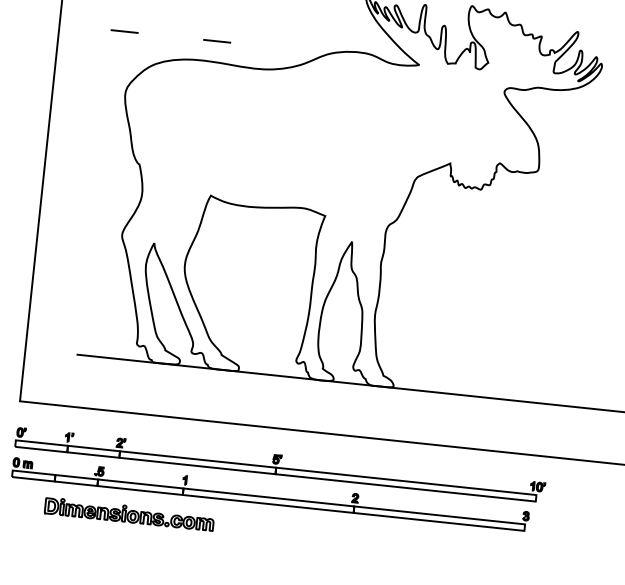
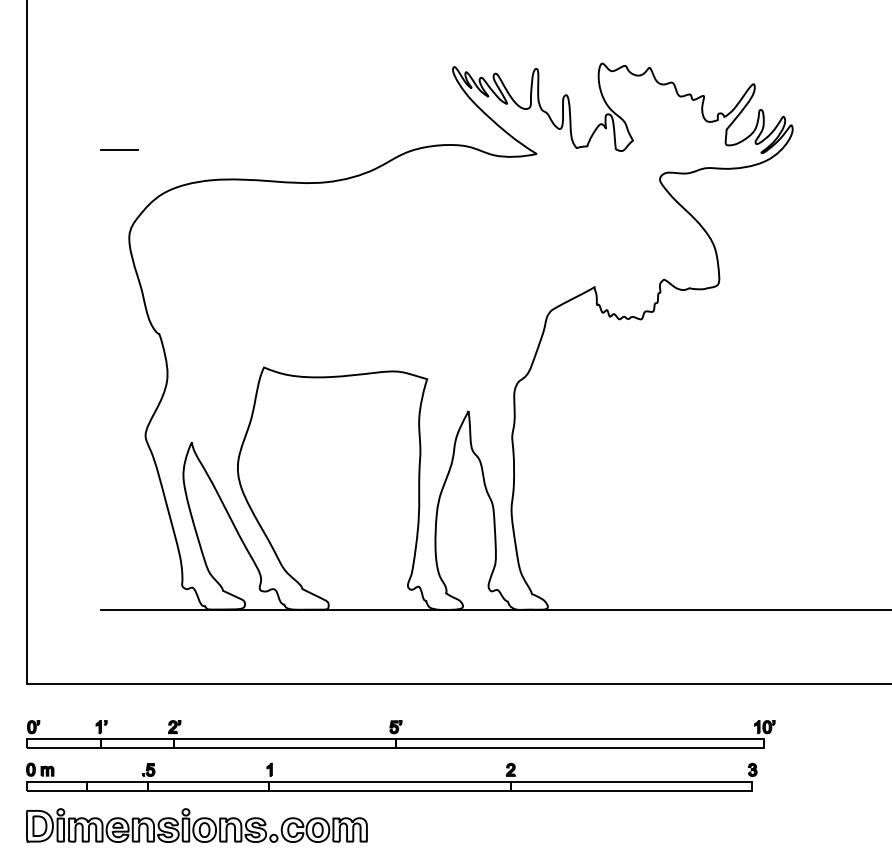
line: (217, 40) -> (250, 149), removed
part: (129, 514) -> (196, 825), size x1.43

